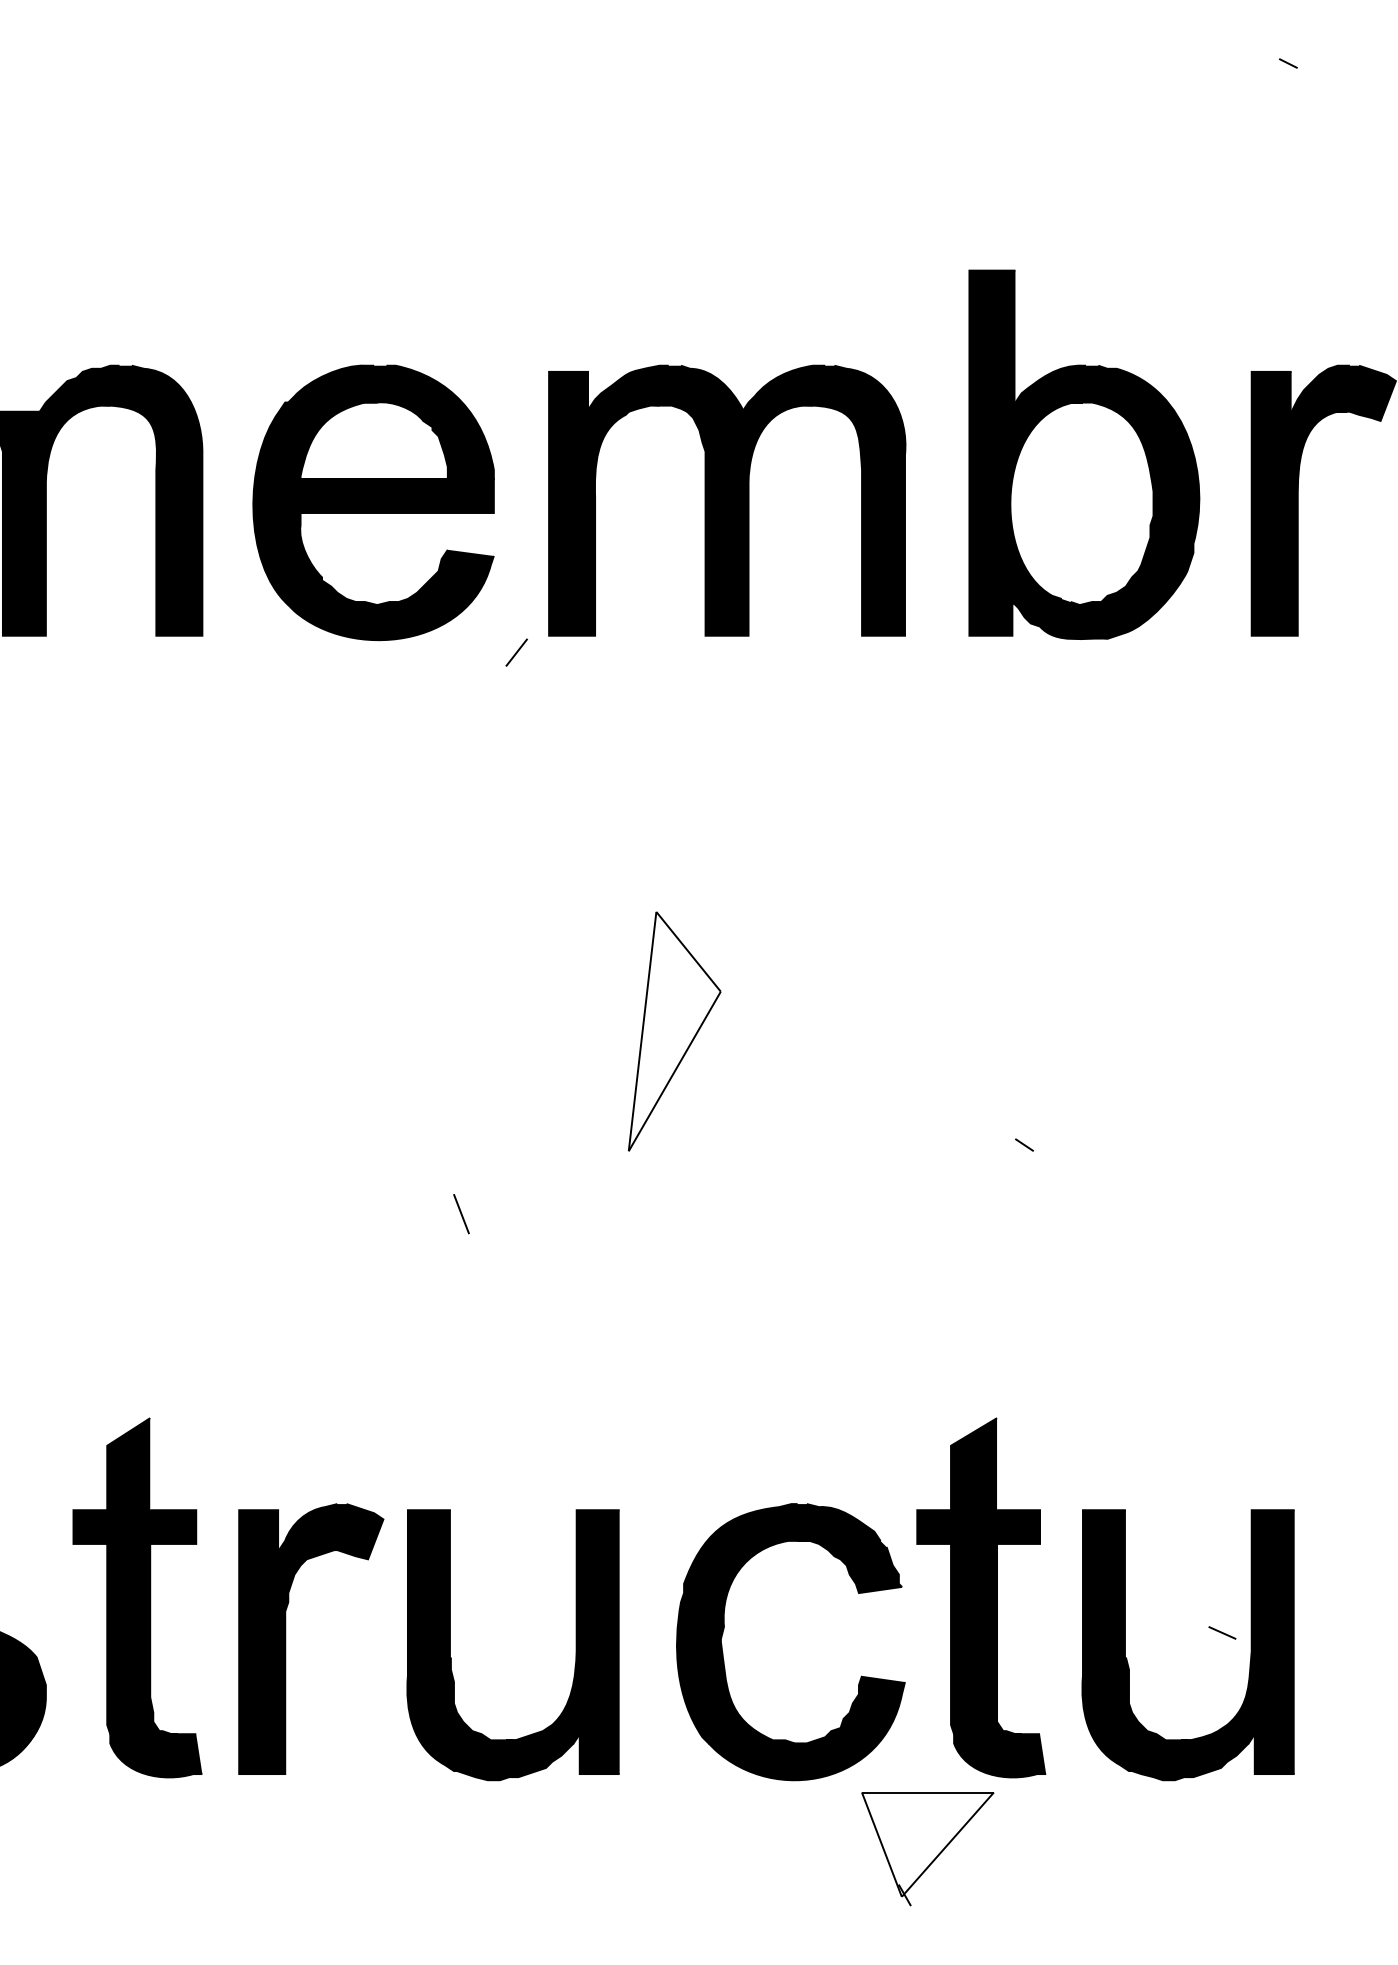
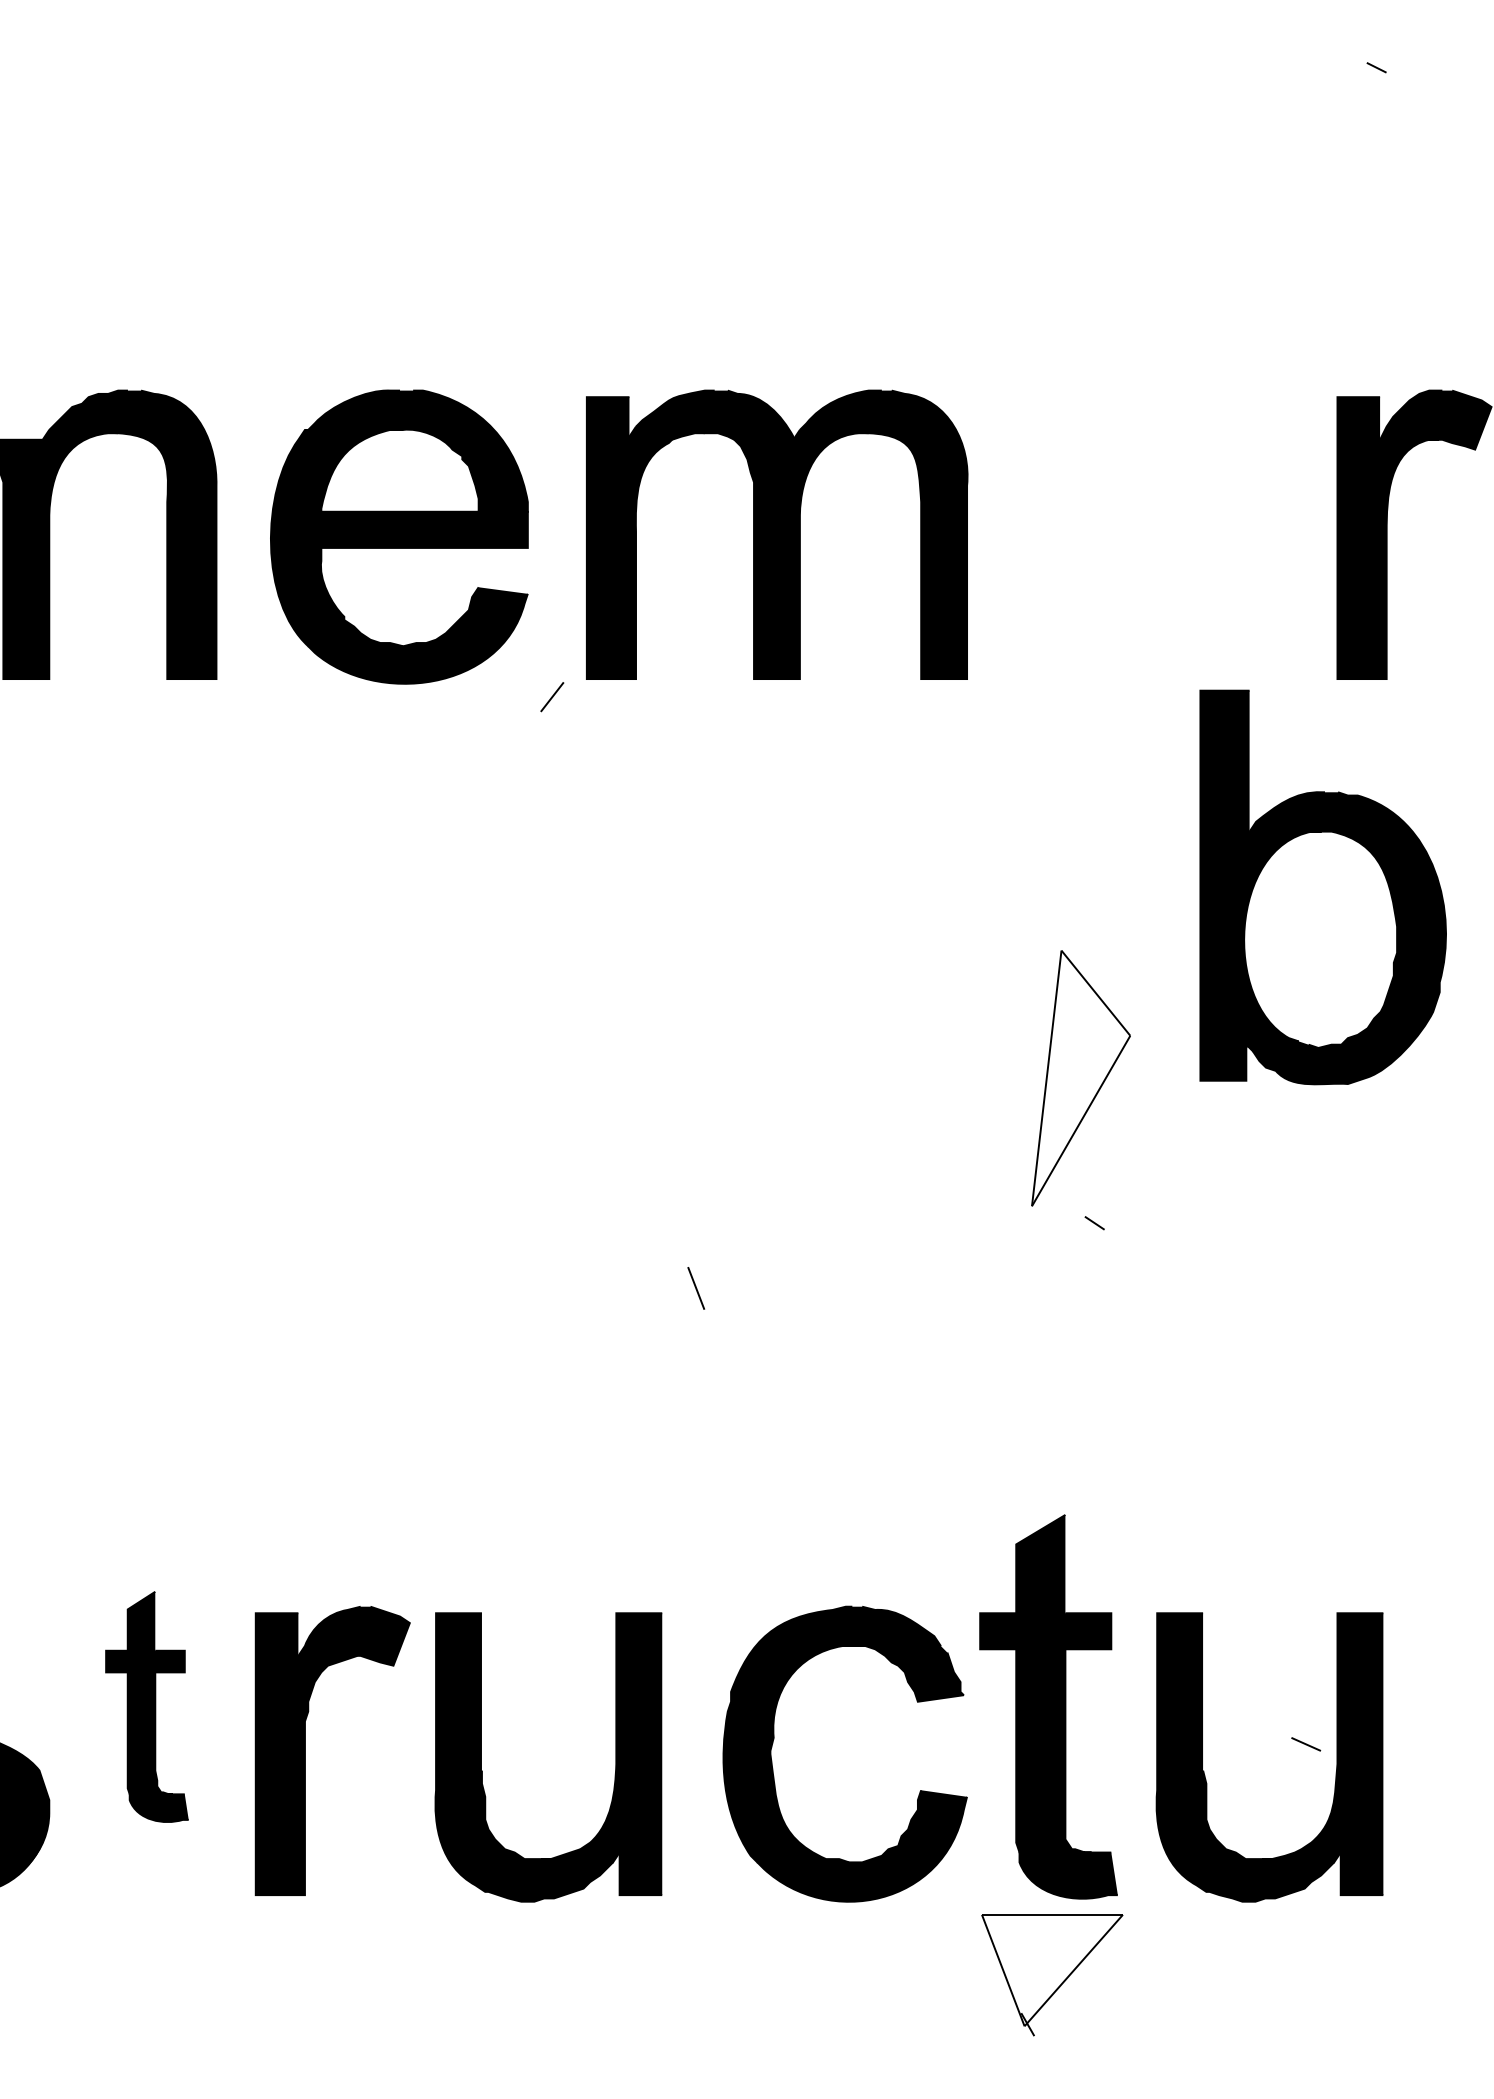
part: (1084, 454) -> (1323, 887), moved
part: (674, 1031) -> (1080, 1078), moved
line: (461, 1214) -> (696, 1288), moved
part: (137, 1597) -> (147, 1706), size x0.6
part: (927, 1849) -> (1051, 1975), moved

